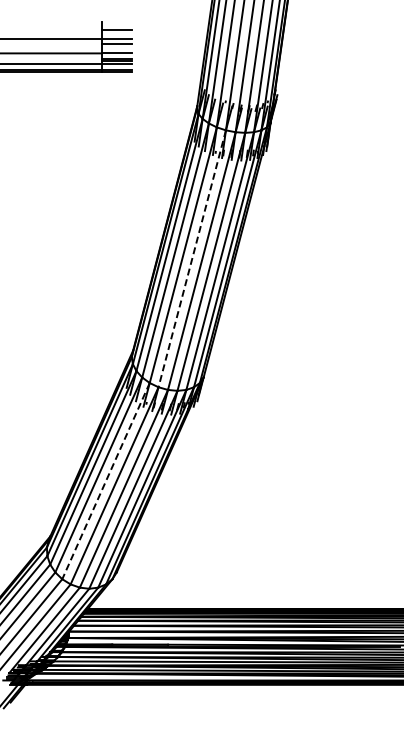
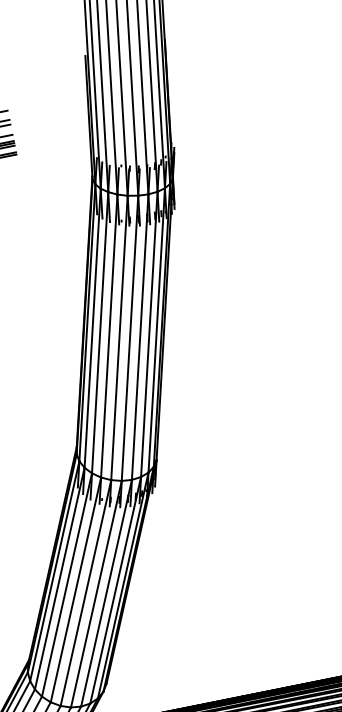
line: (192, 258) -> (119, 337), dashed -> solid
line: (105, 481) -> (75, 590), dashed -> solid

